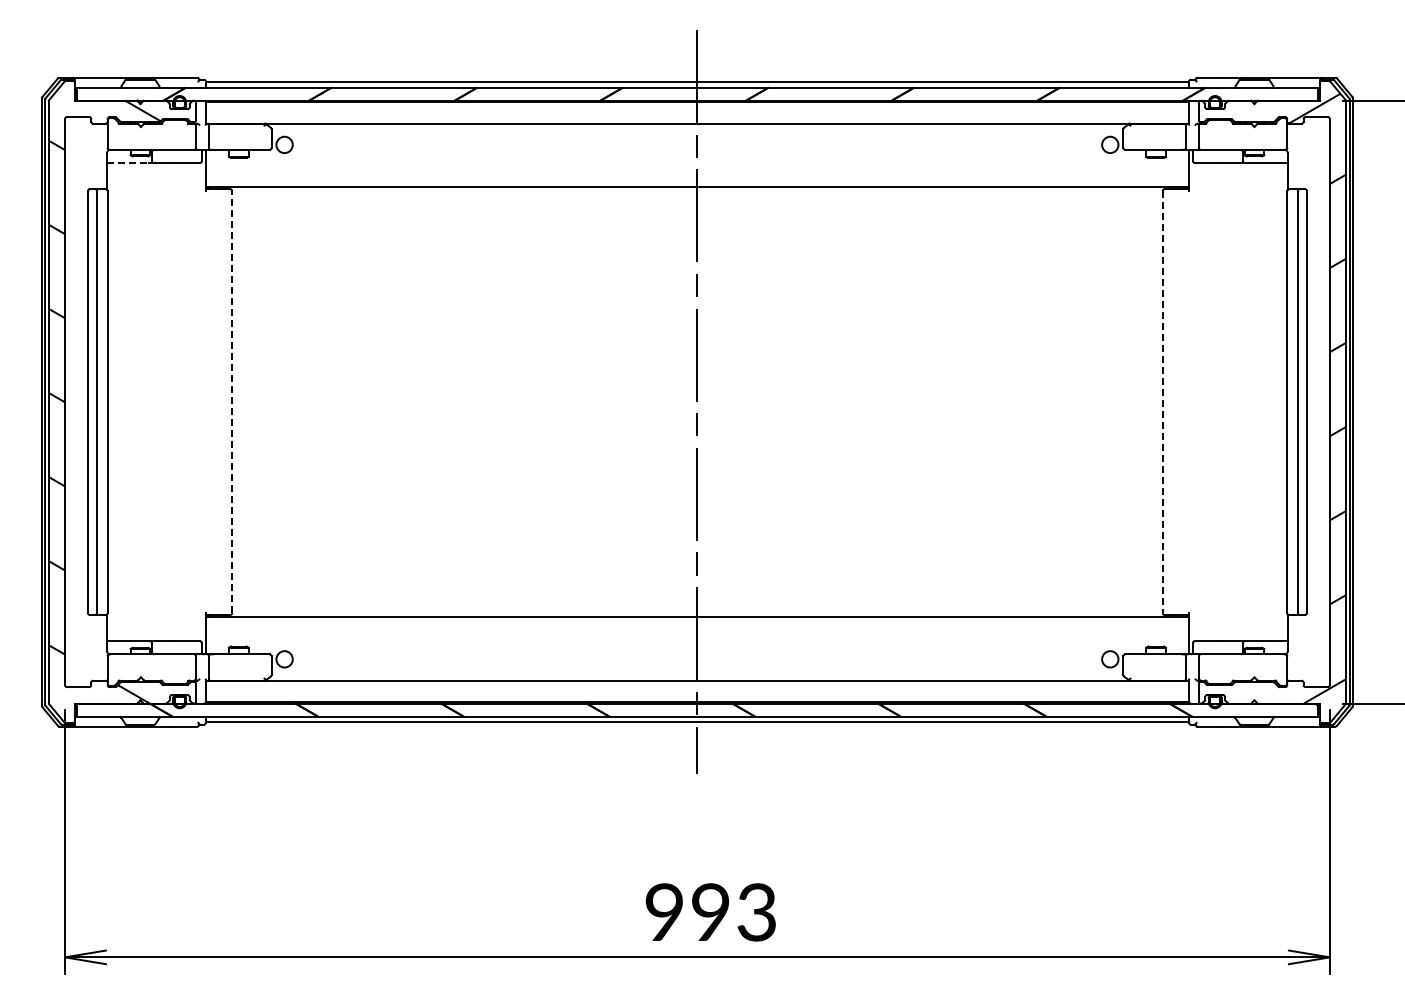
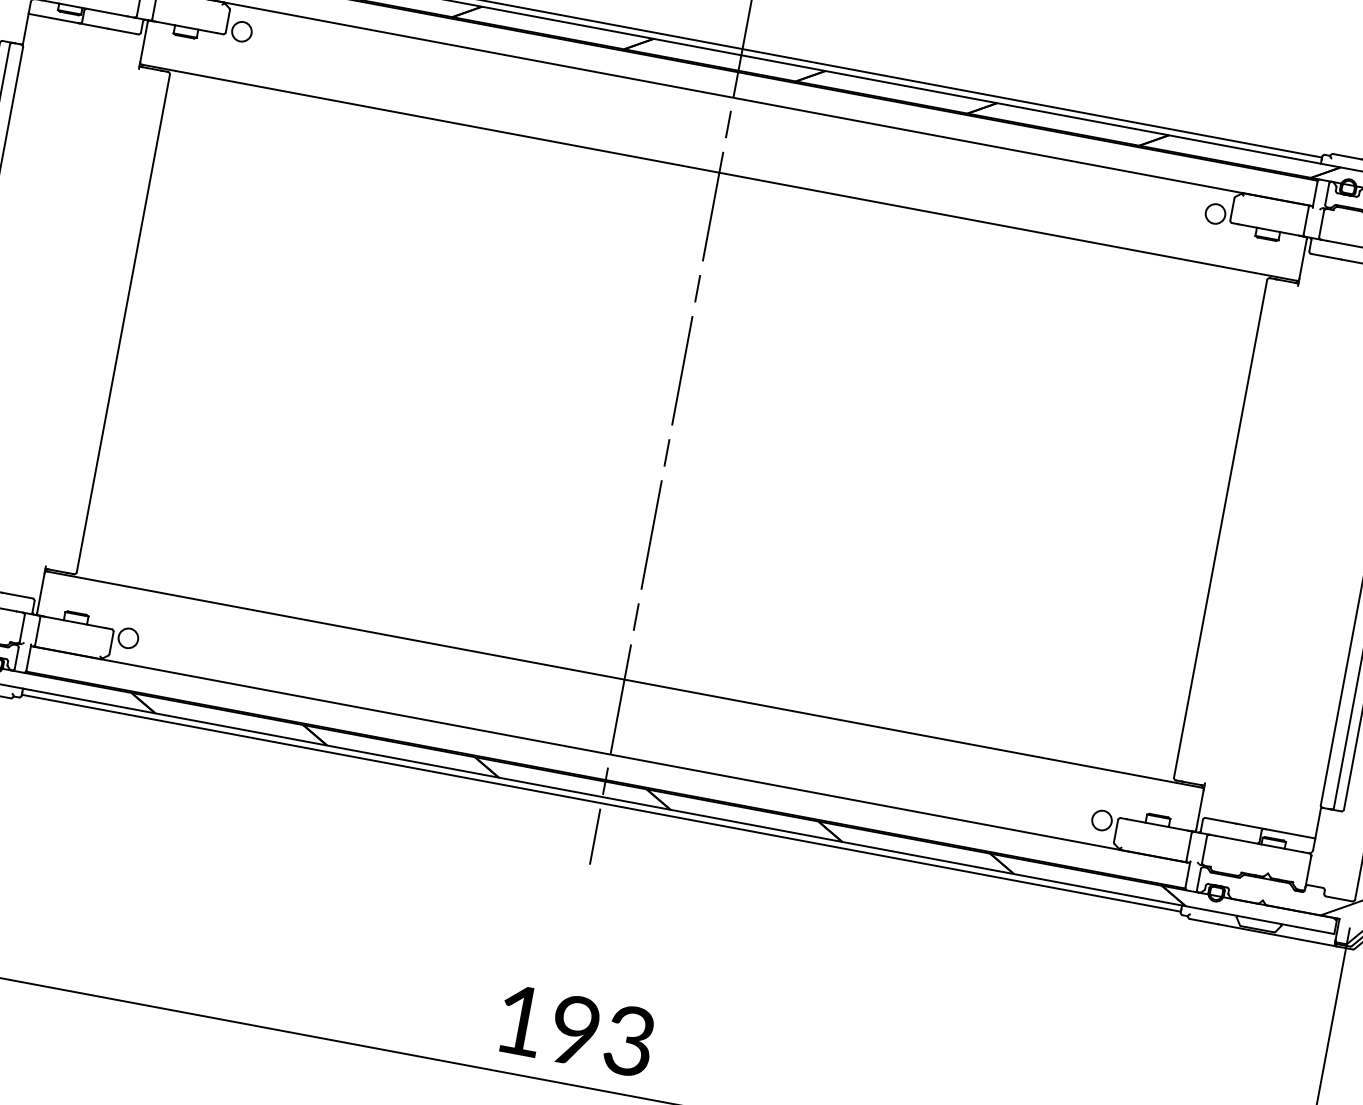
line: (128, 162) -> (53, 18), dashed -> solid
line: (232, 401) -> (123, 322), dashed -> solid
line: (1162, 402) -> (1220, 529), dashed -> solid
text: (663, 911) -> (519, 1019), 993 -> 193

